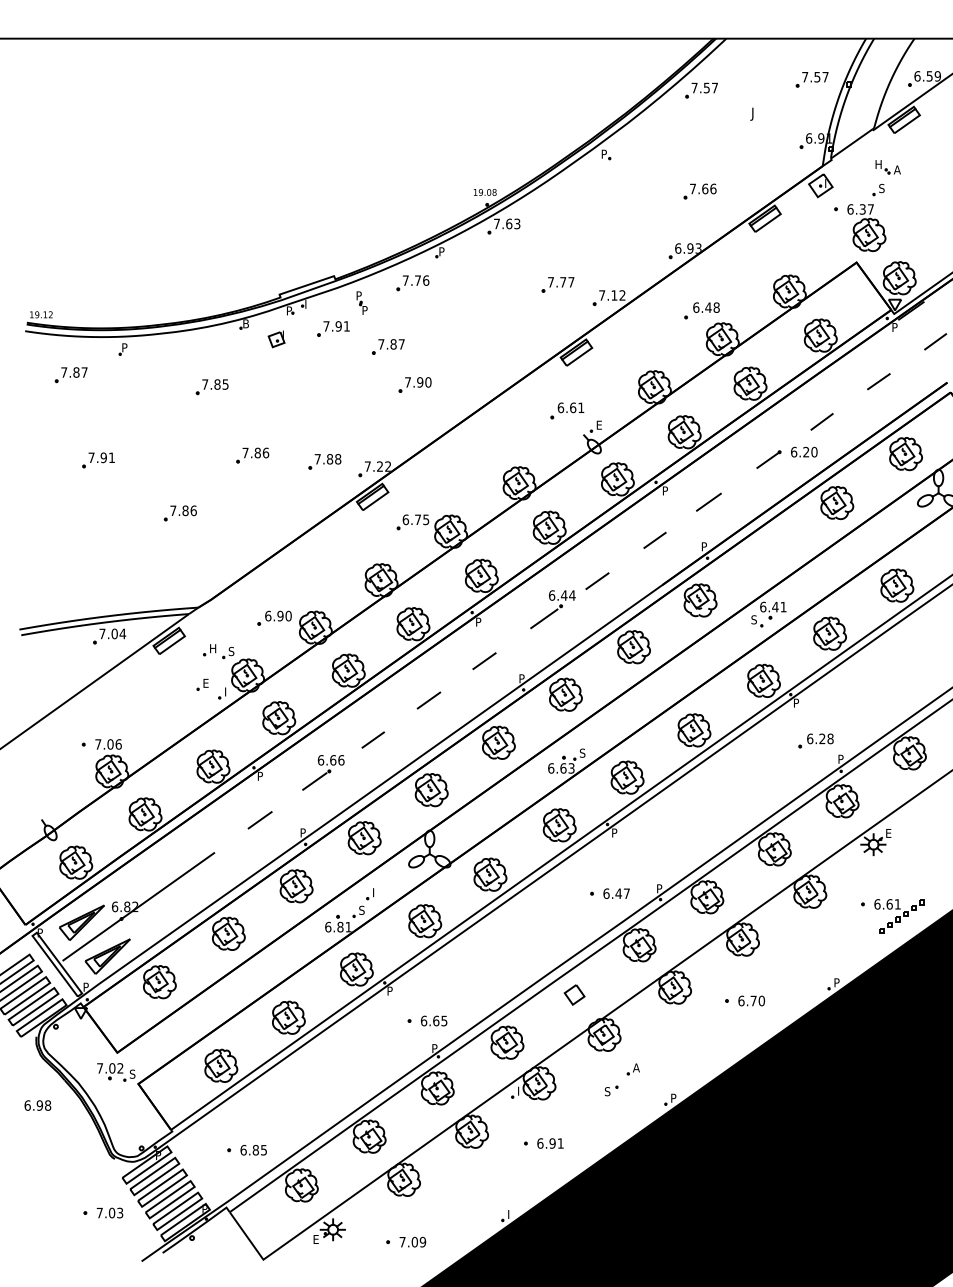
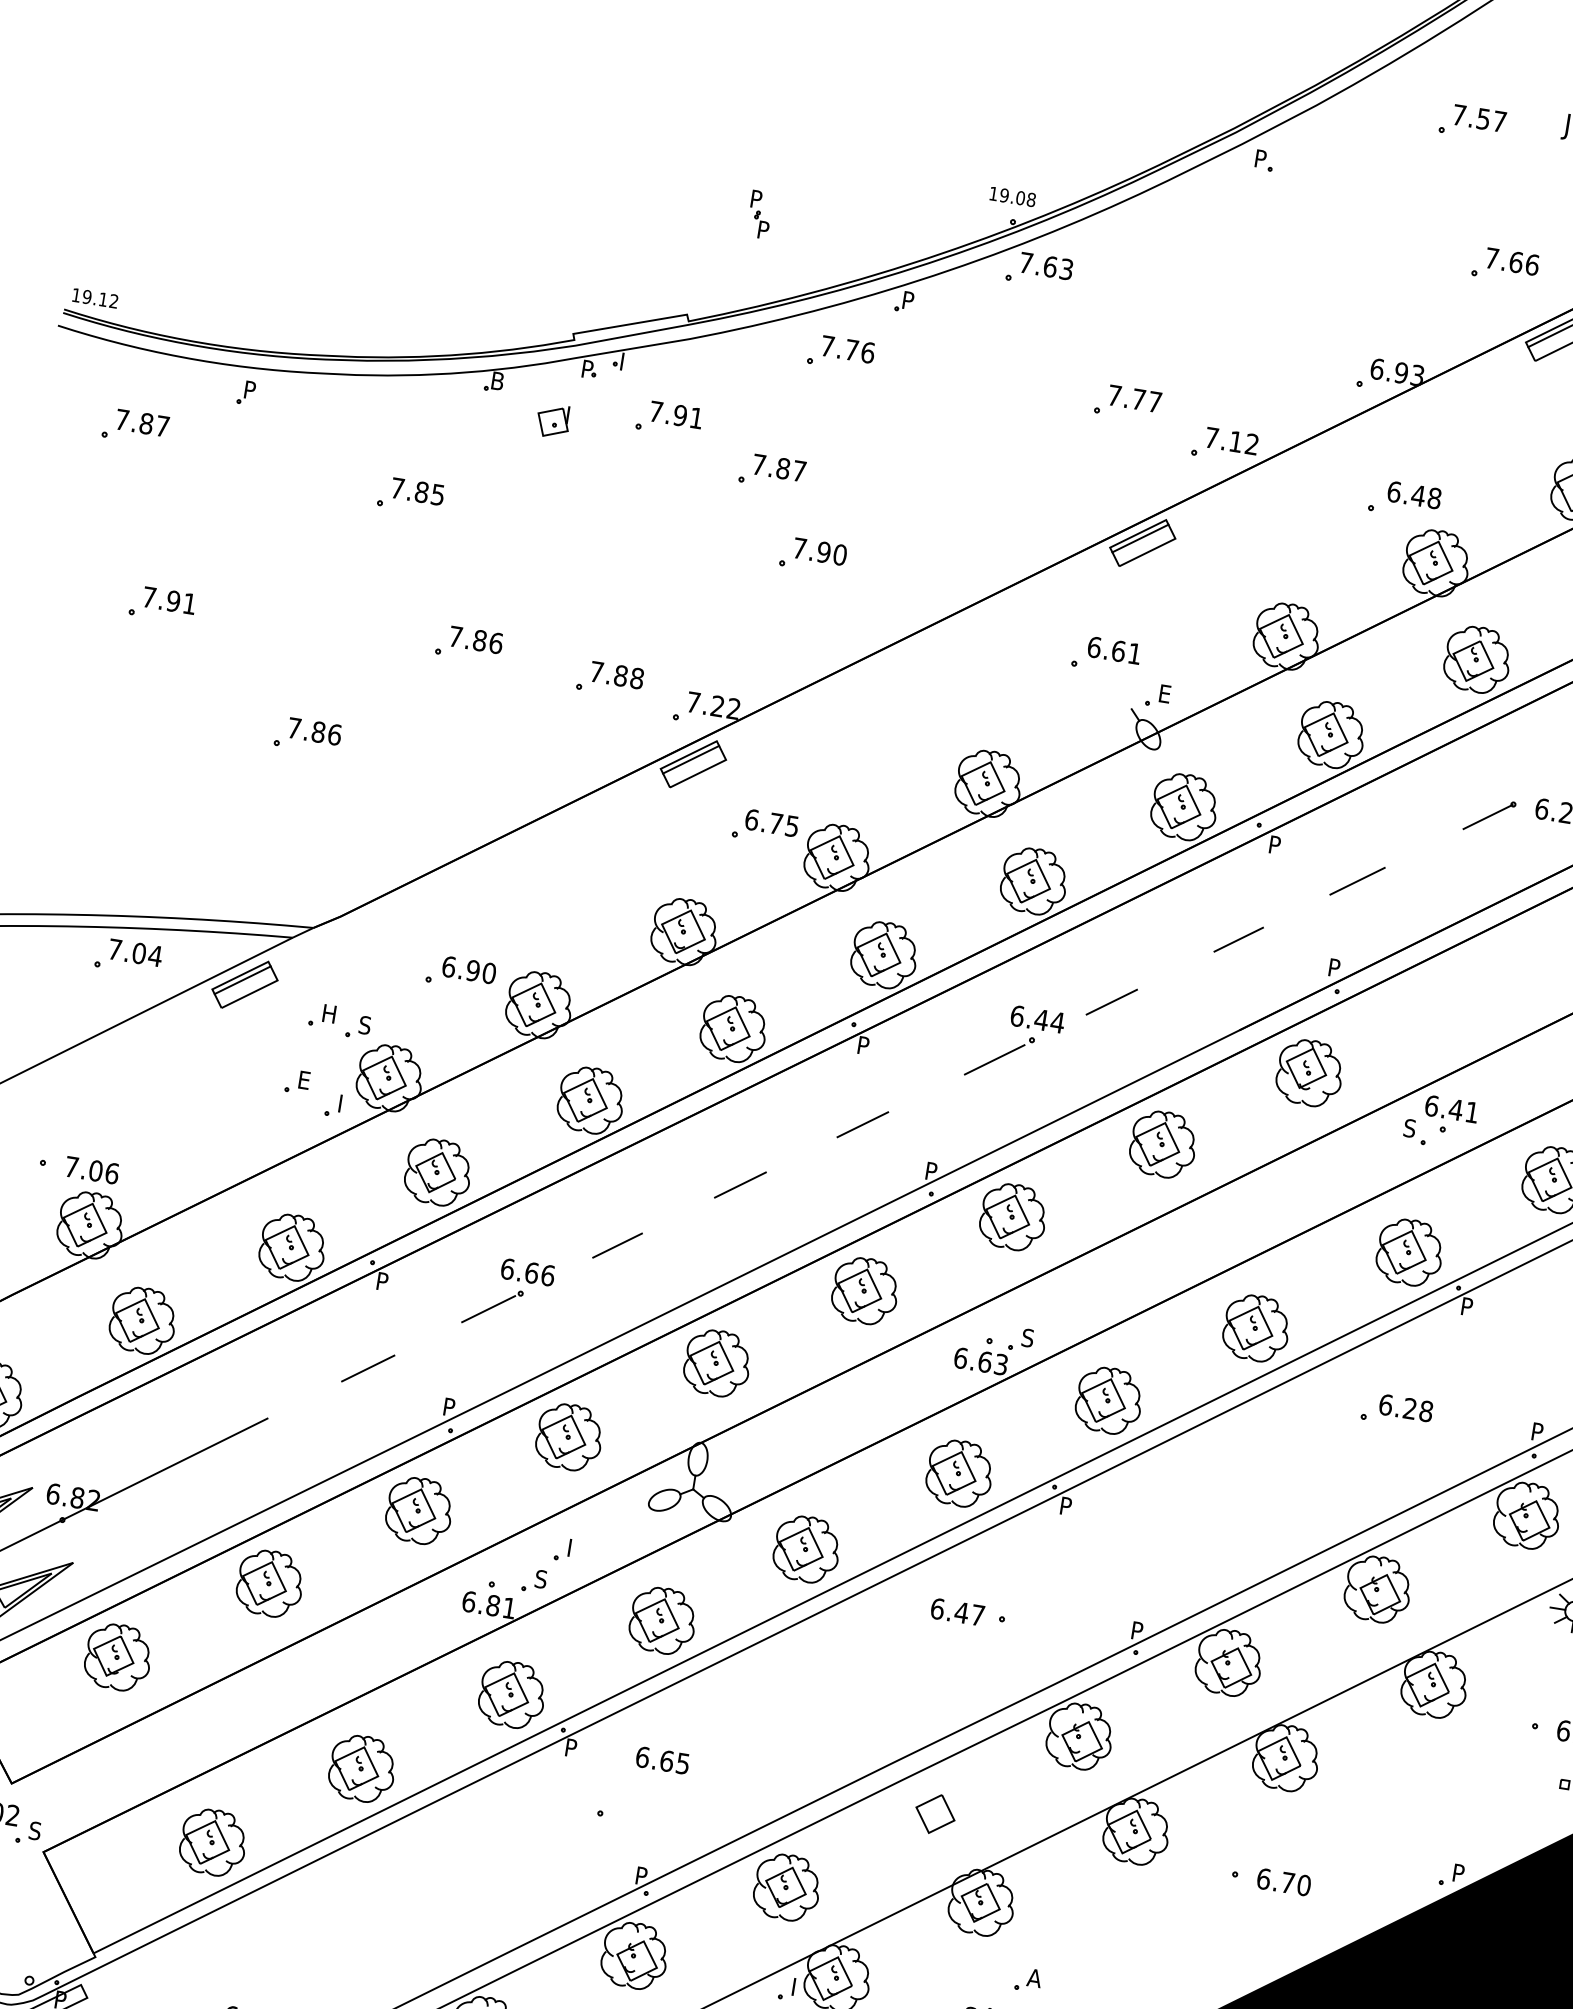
part: (701, 90) -> (1472, 122), moved
part: (699, 191) -> (1504, 265), moved
part: (361, 302) -> (759, 213), moved
part: (815, 740) -> (1395, 1409), moved
text: (616, 893) -> (957, 1611), moved
text: (434, 1020) -> (663, 1759), moved

